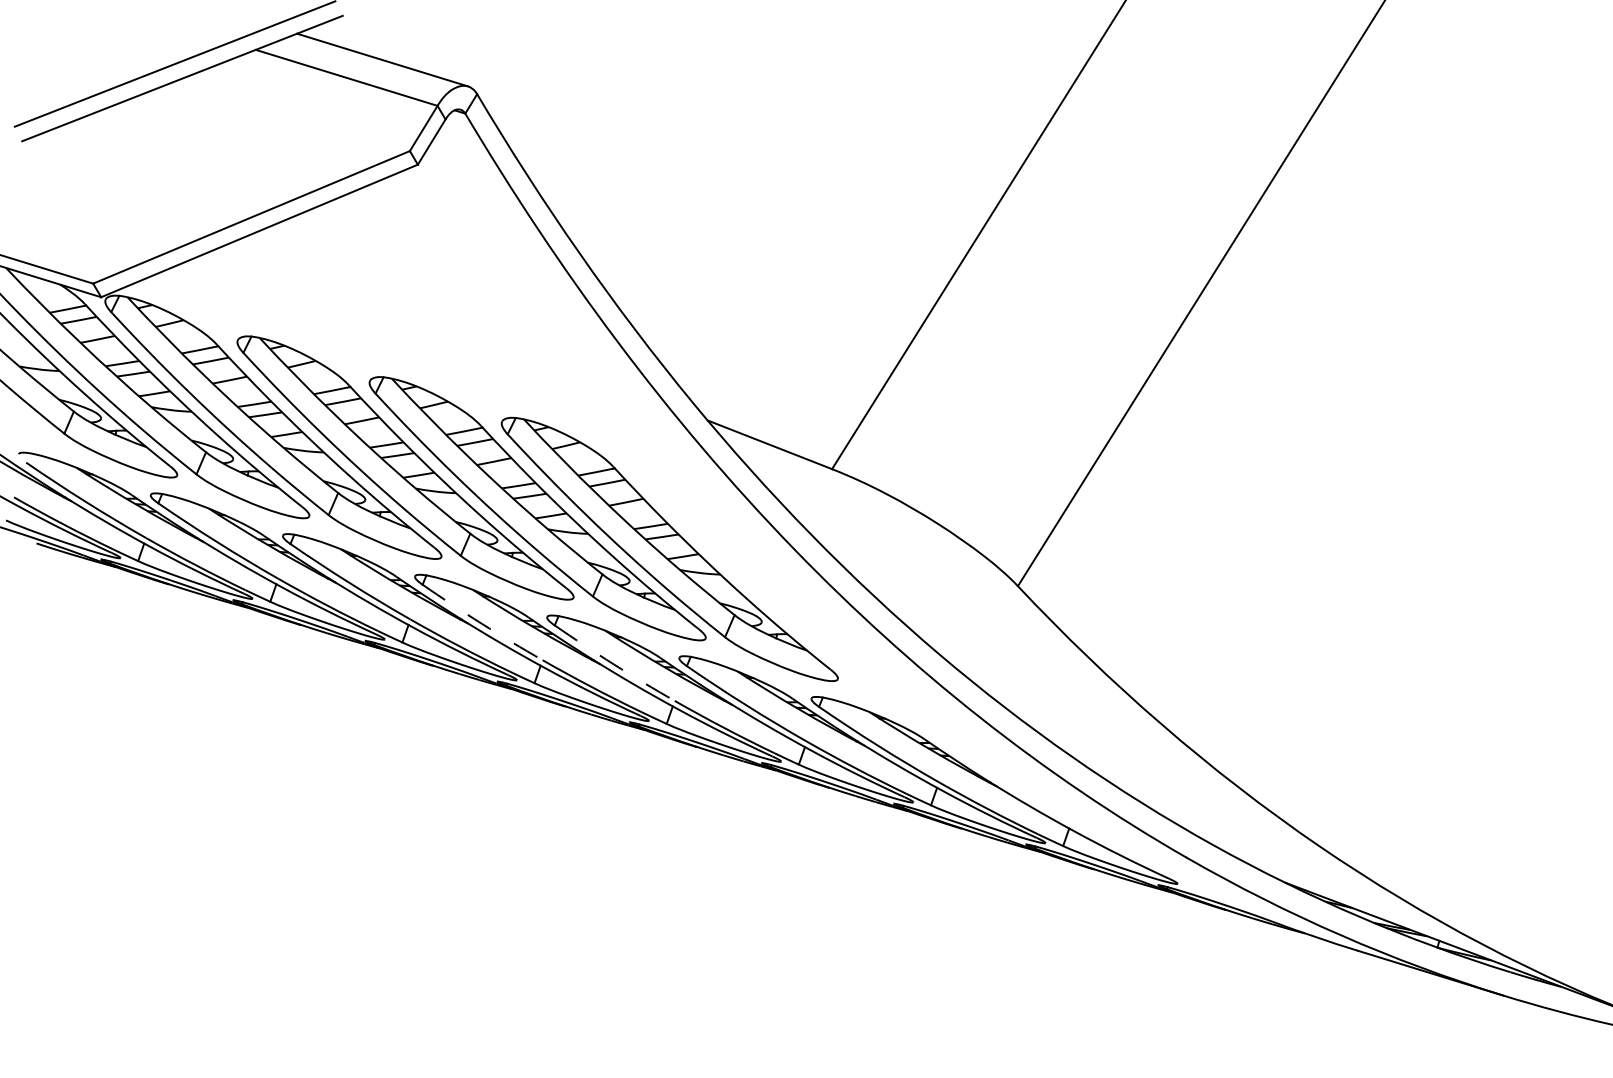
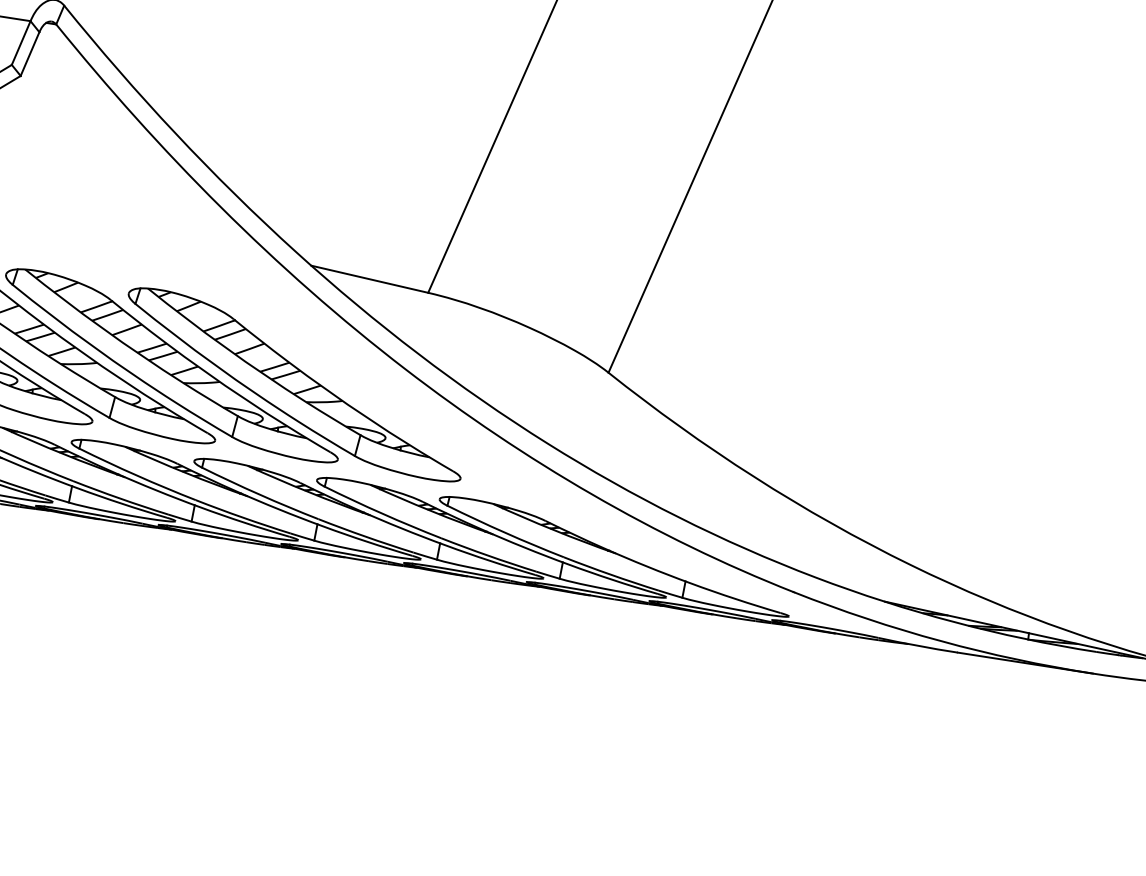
arc: (481, 623) -> (136, 475), dashed -> solid
arc: (613, 664) -> (259, 494), dashed -> solid

